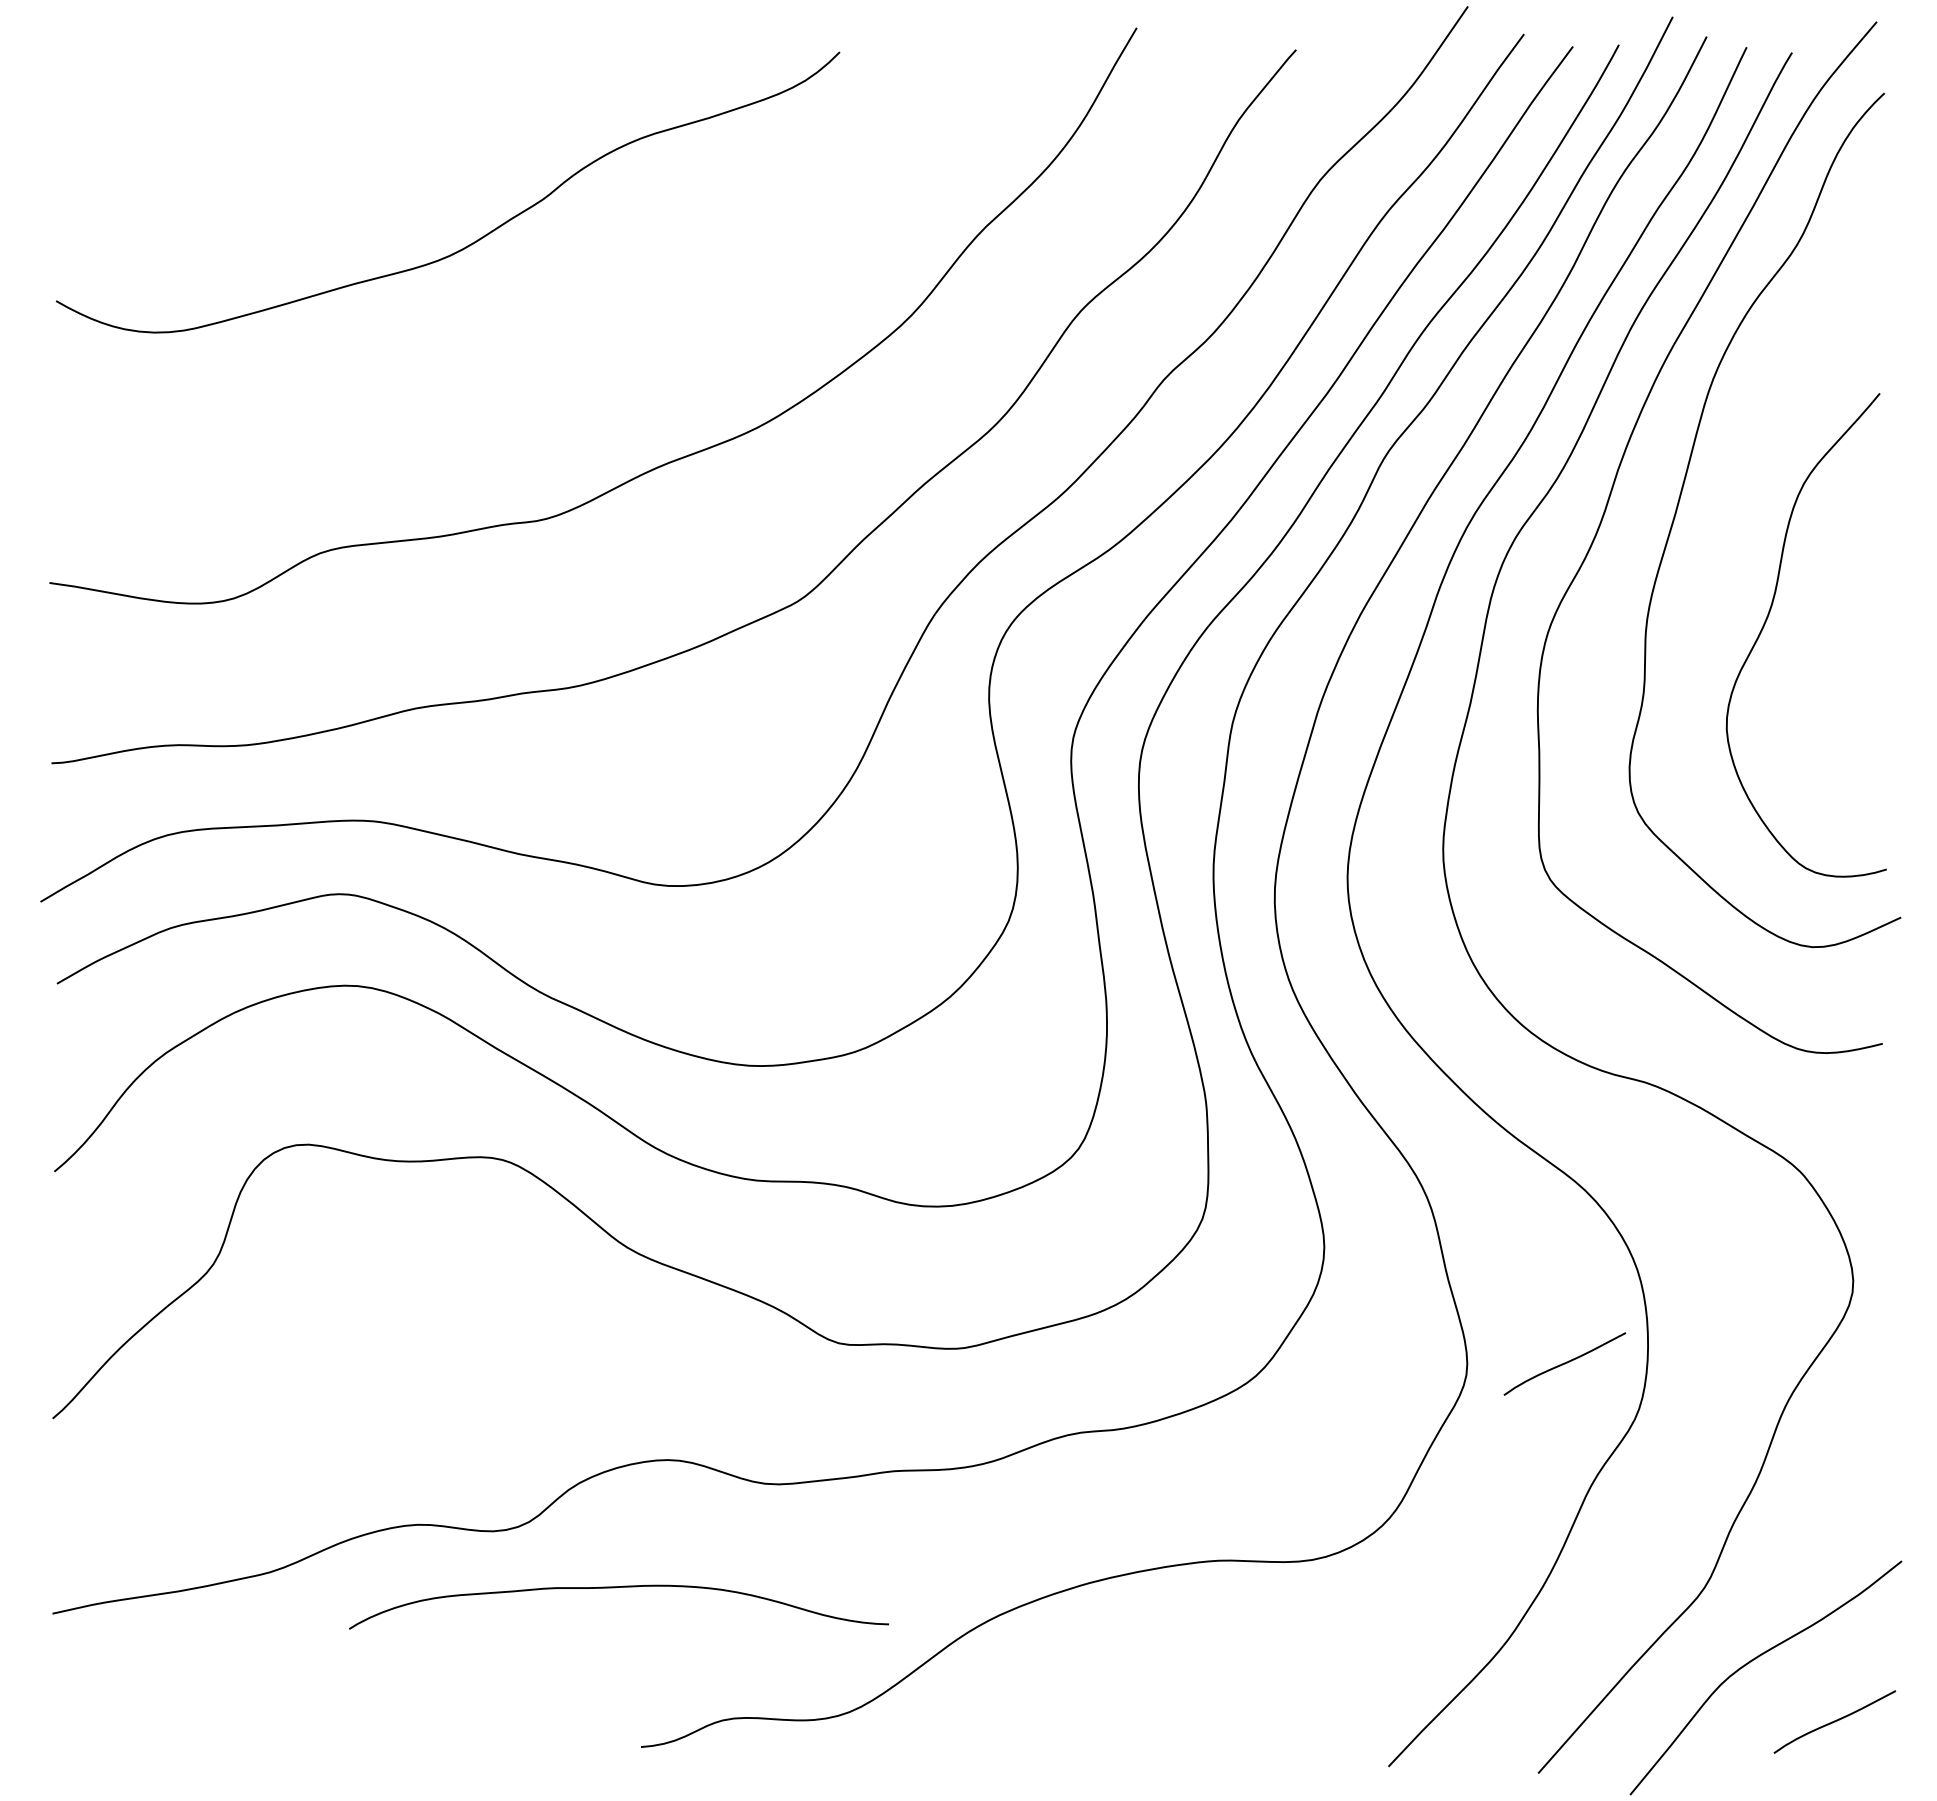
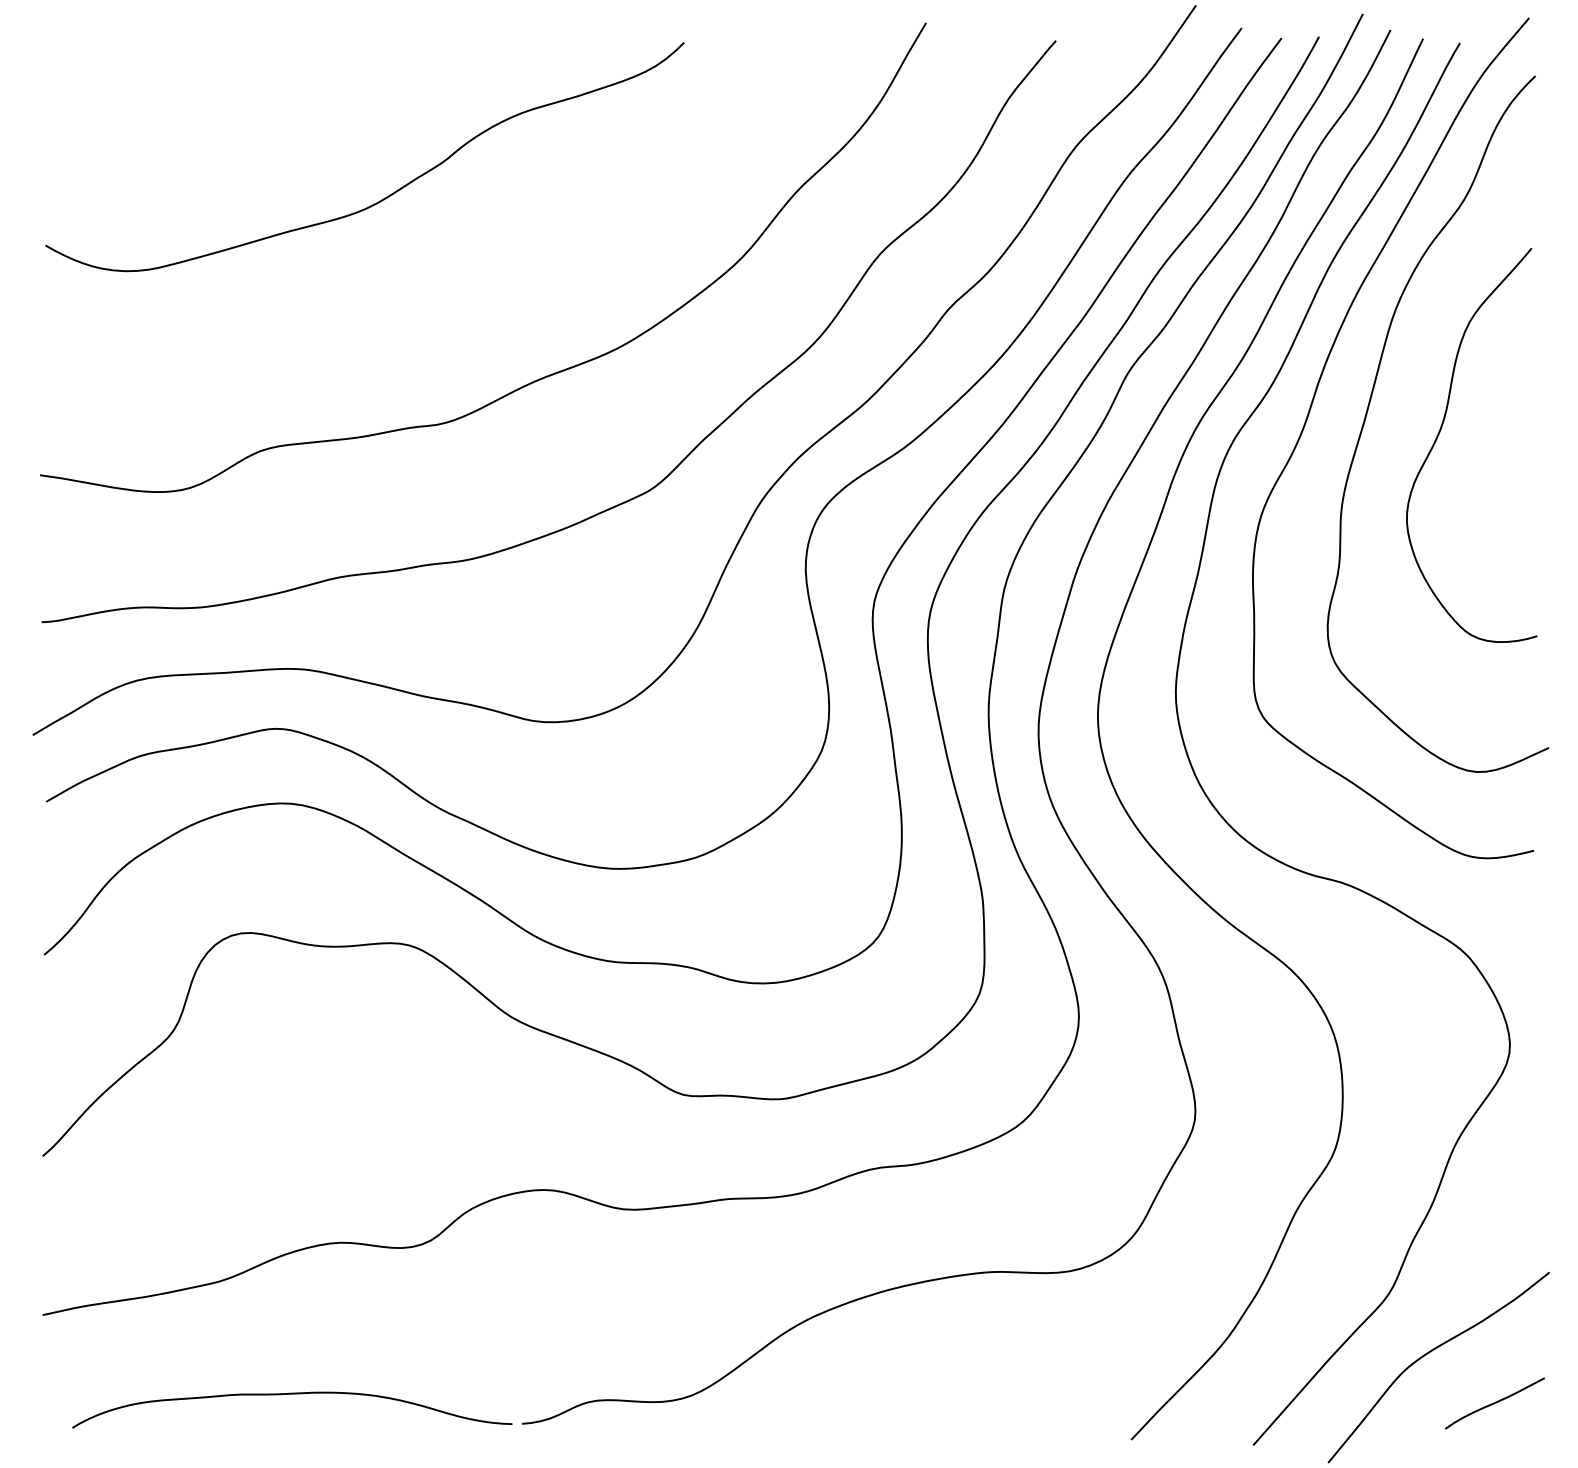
curve: (1766, 622) -> (1439, 434), moved
curve: (1564, 1363) -> (1274, 1111), removed
curve: (615, 1588) -> (289, 1394), moved

